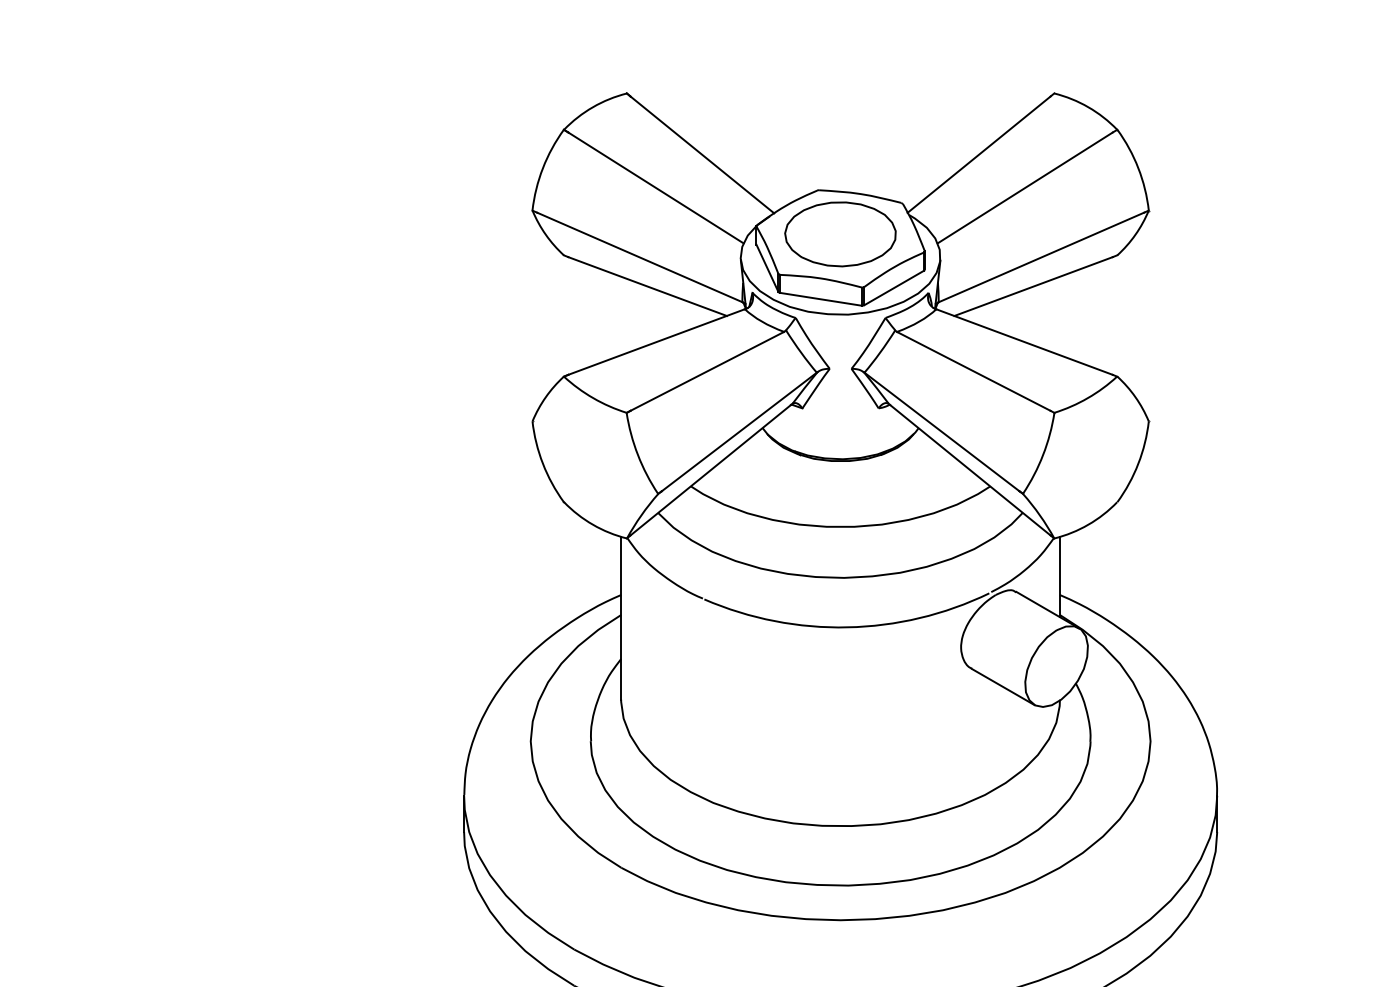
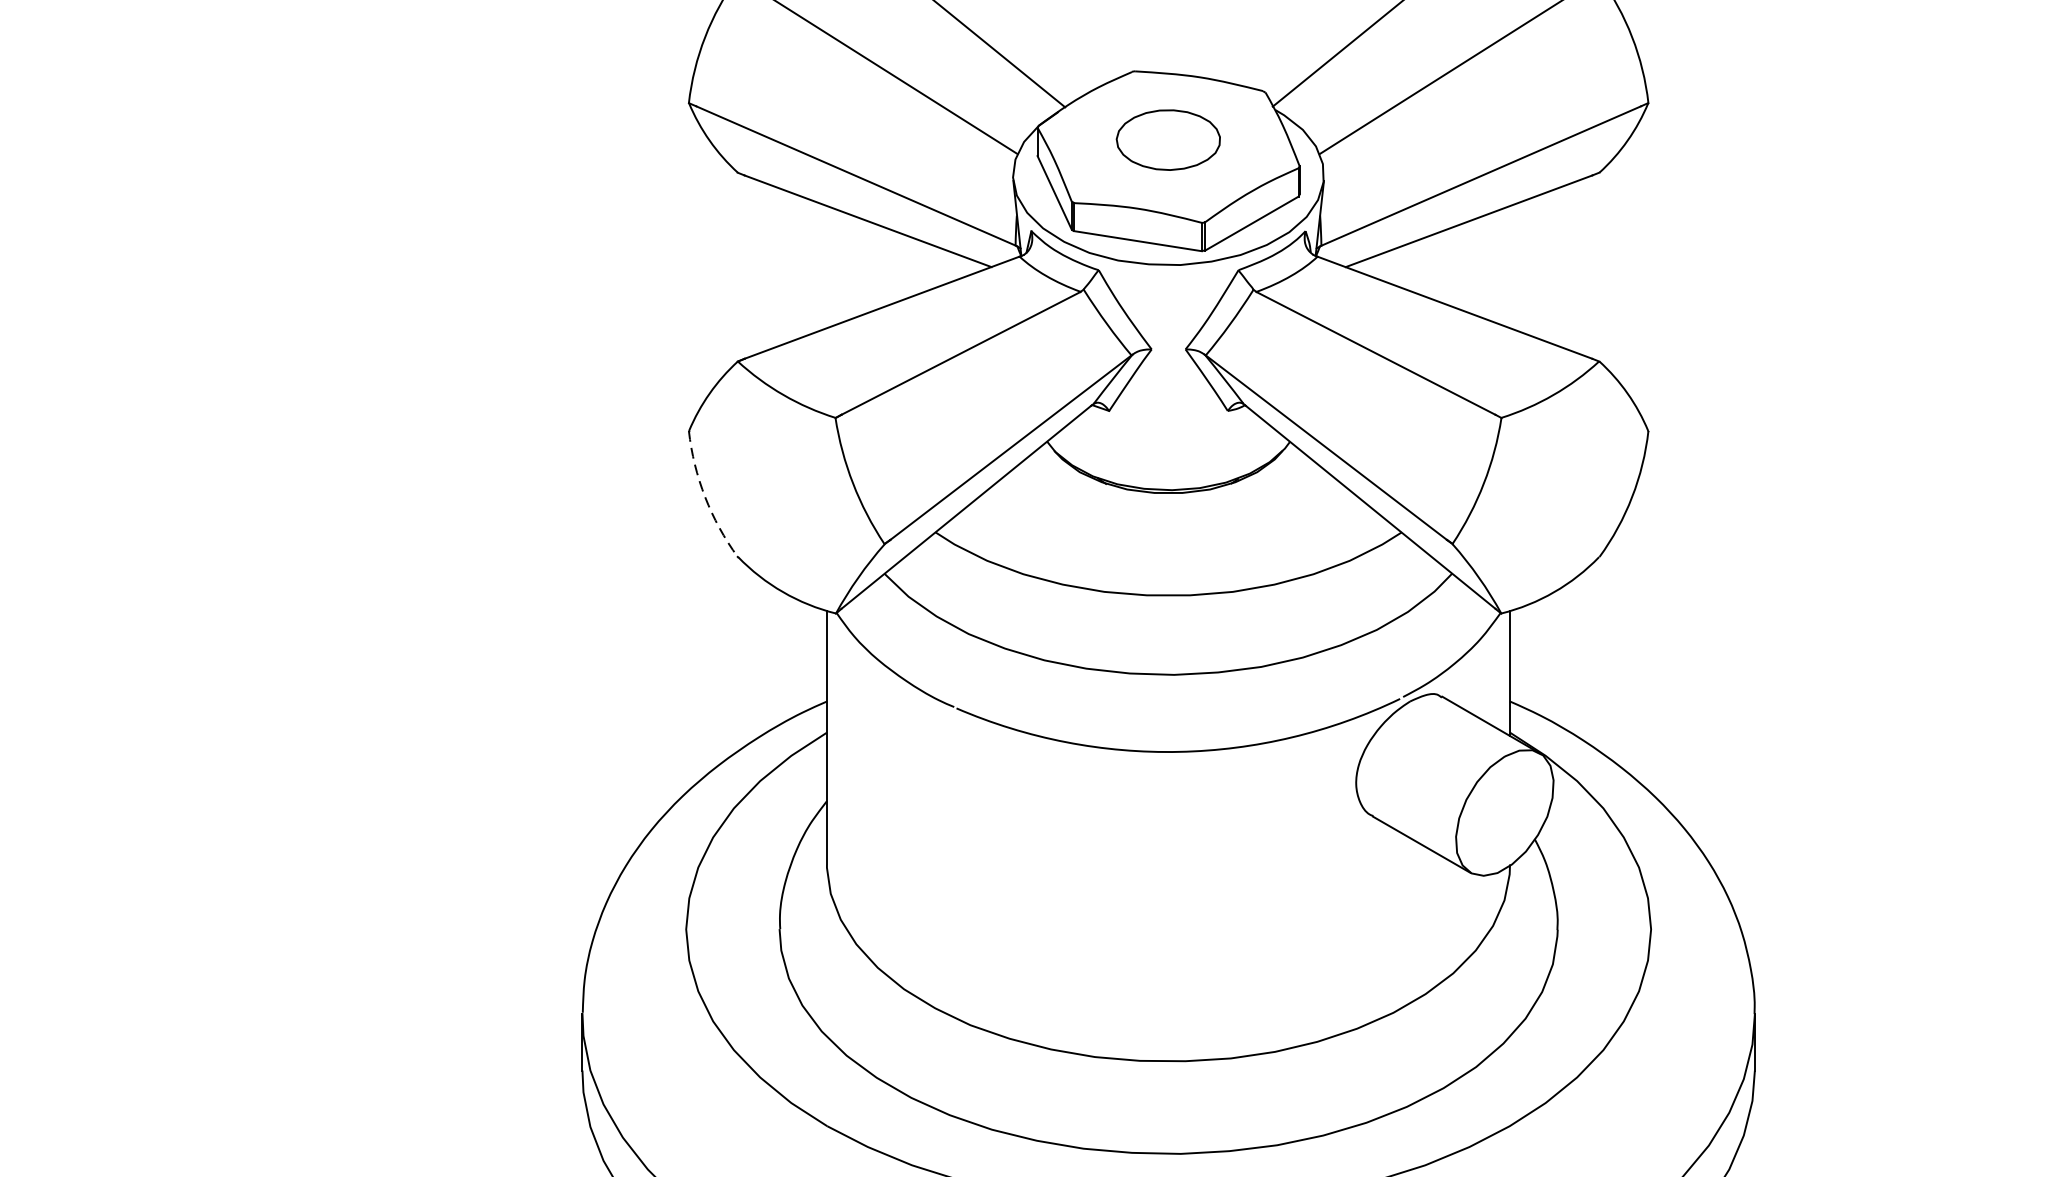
part: (840, 234) -> (1168, 140), size x0.6
arc: (542, 463) -> (704, 496), solid -> dashed

